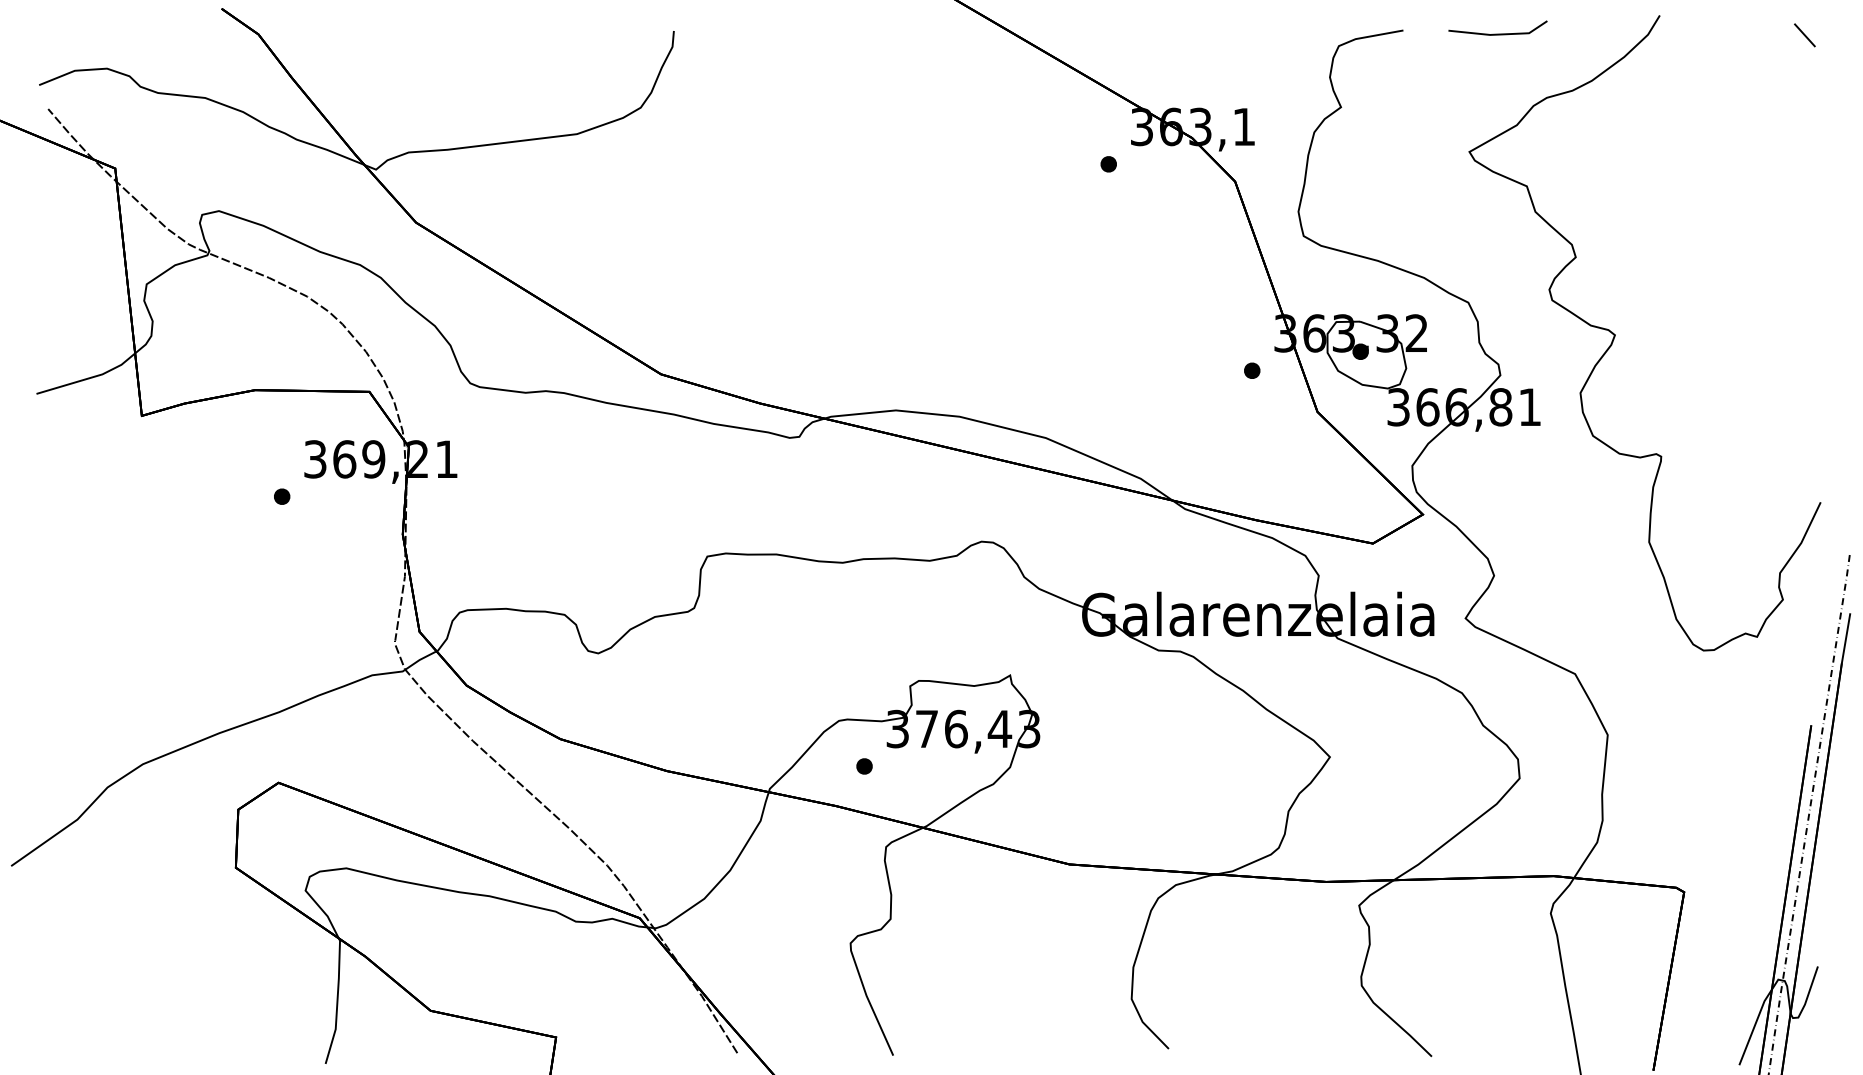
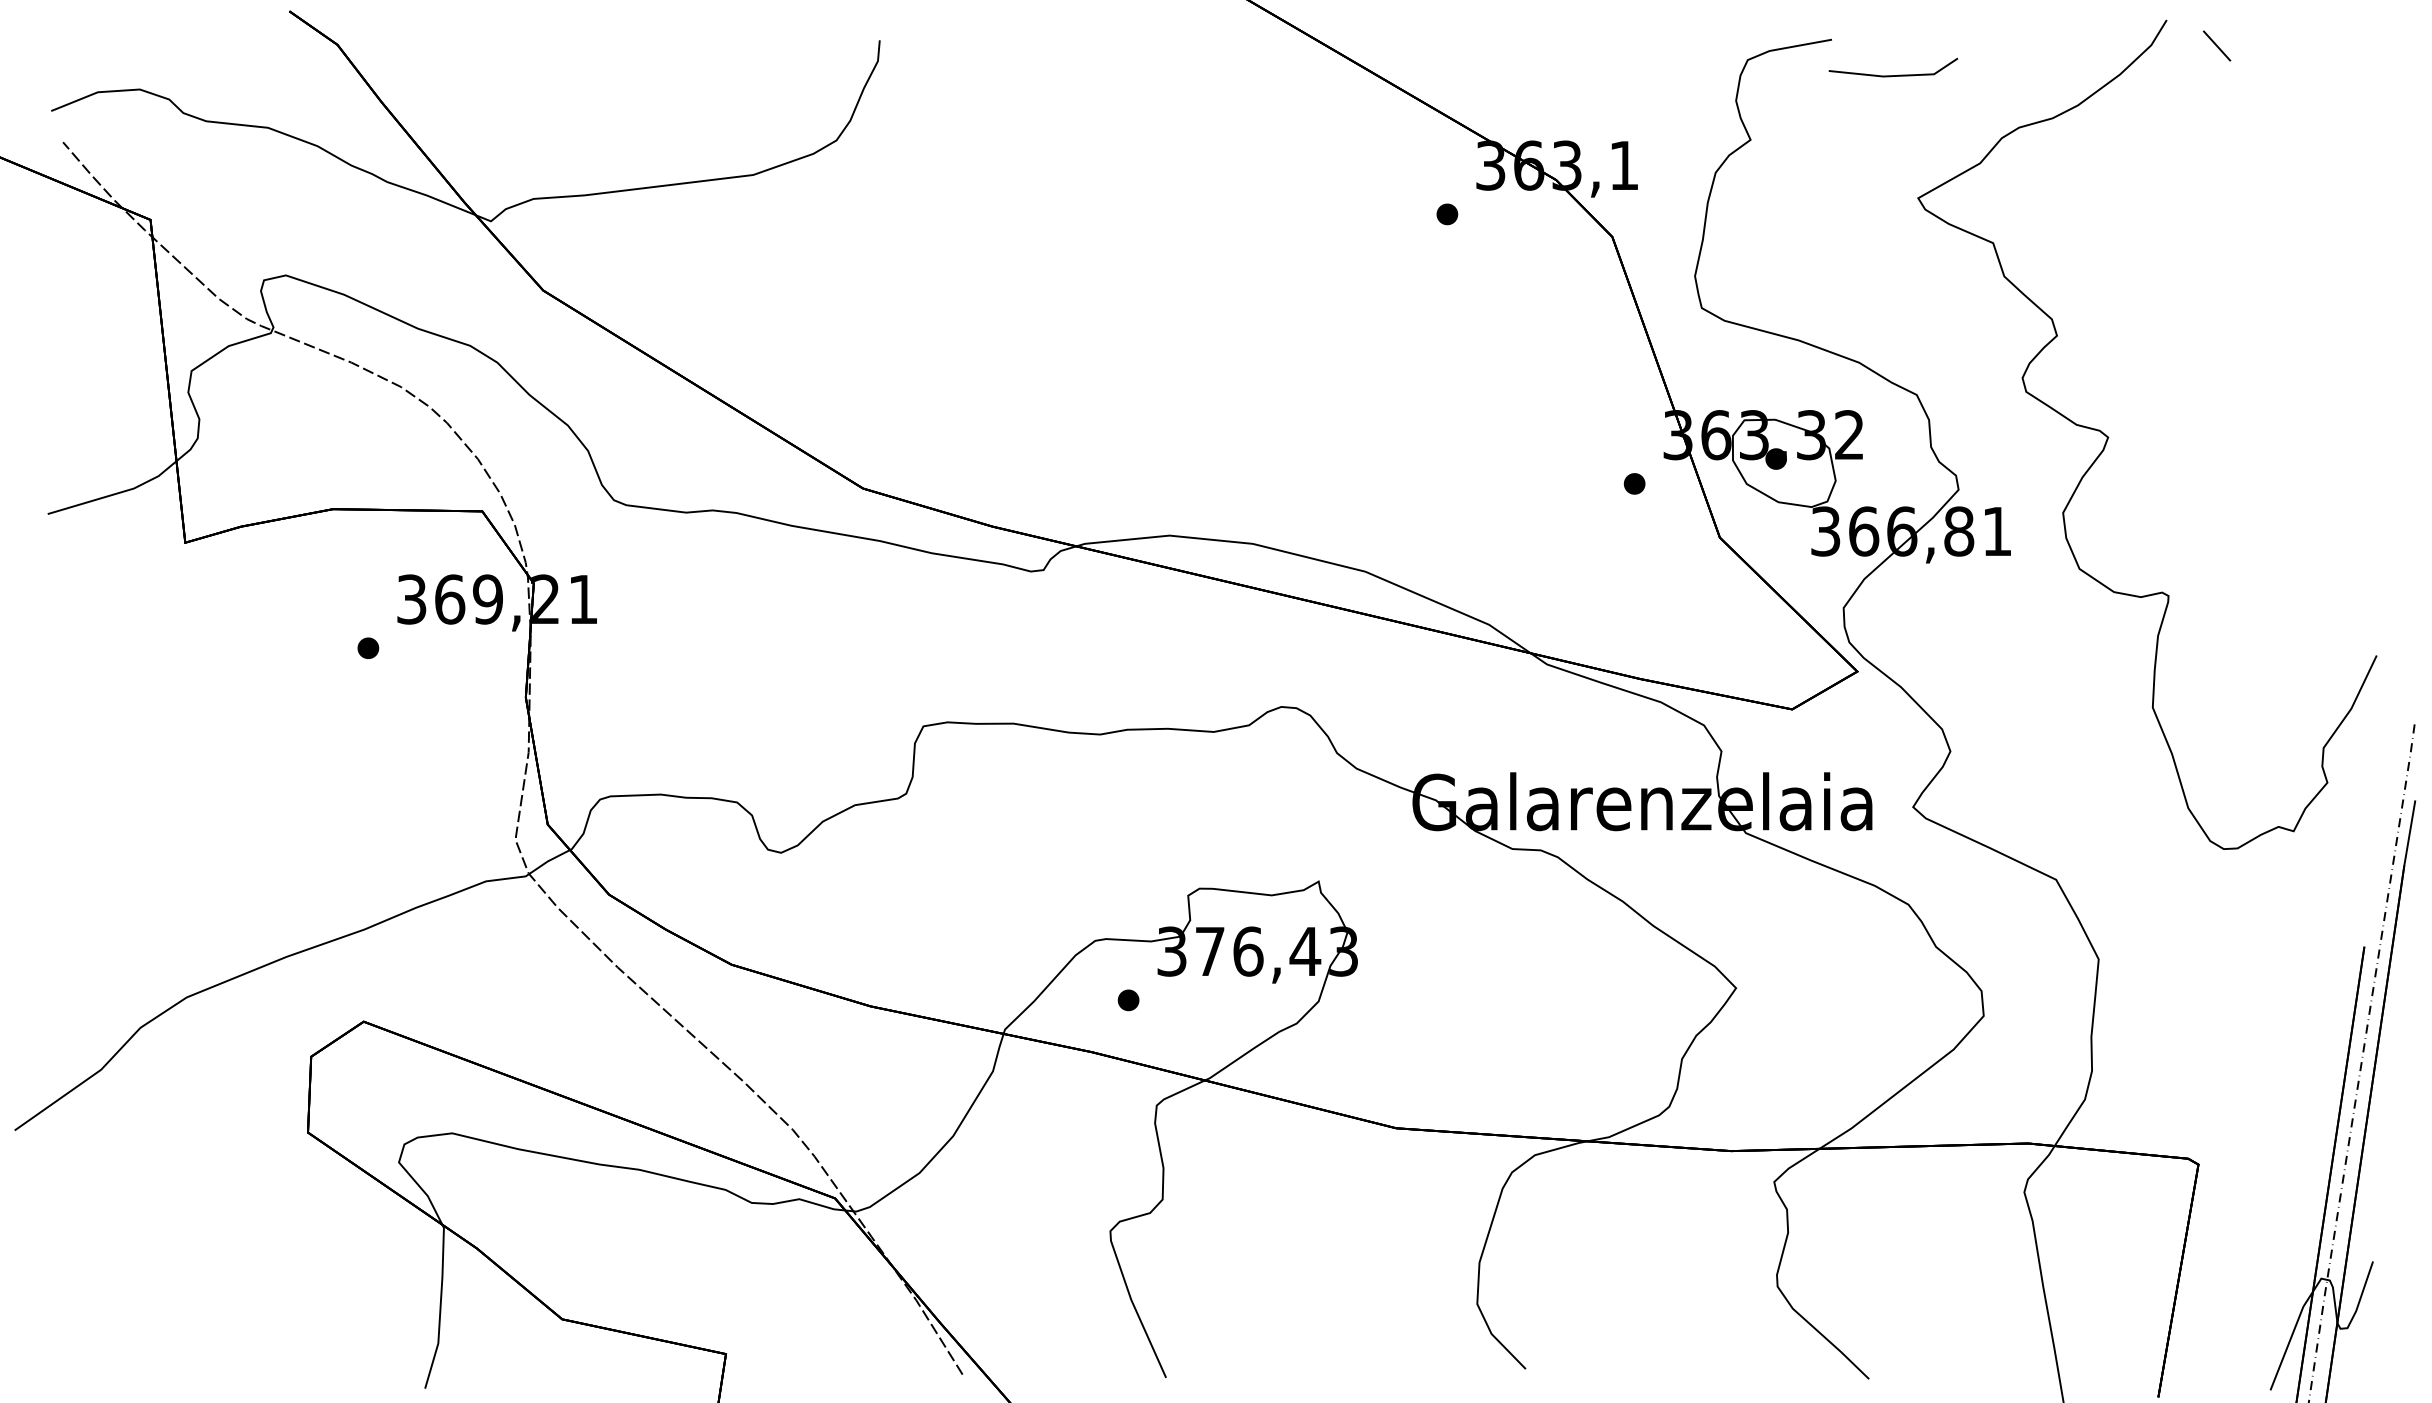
line: (1498, 34) -> (1893, 75), moved
line: (1805, 34) -> (2217, 45), moved

